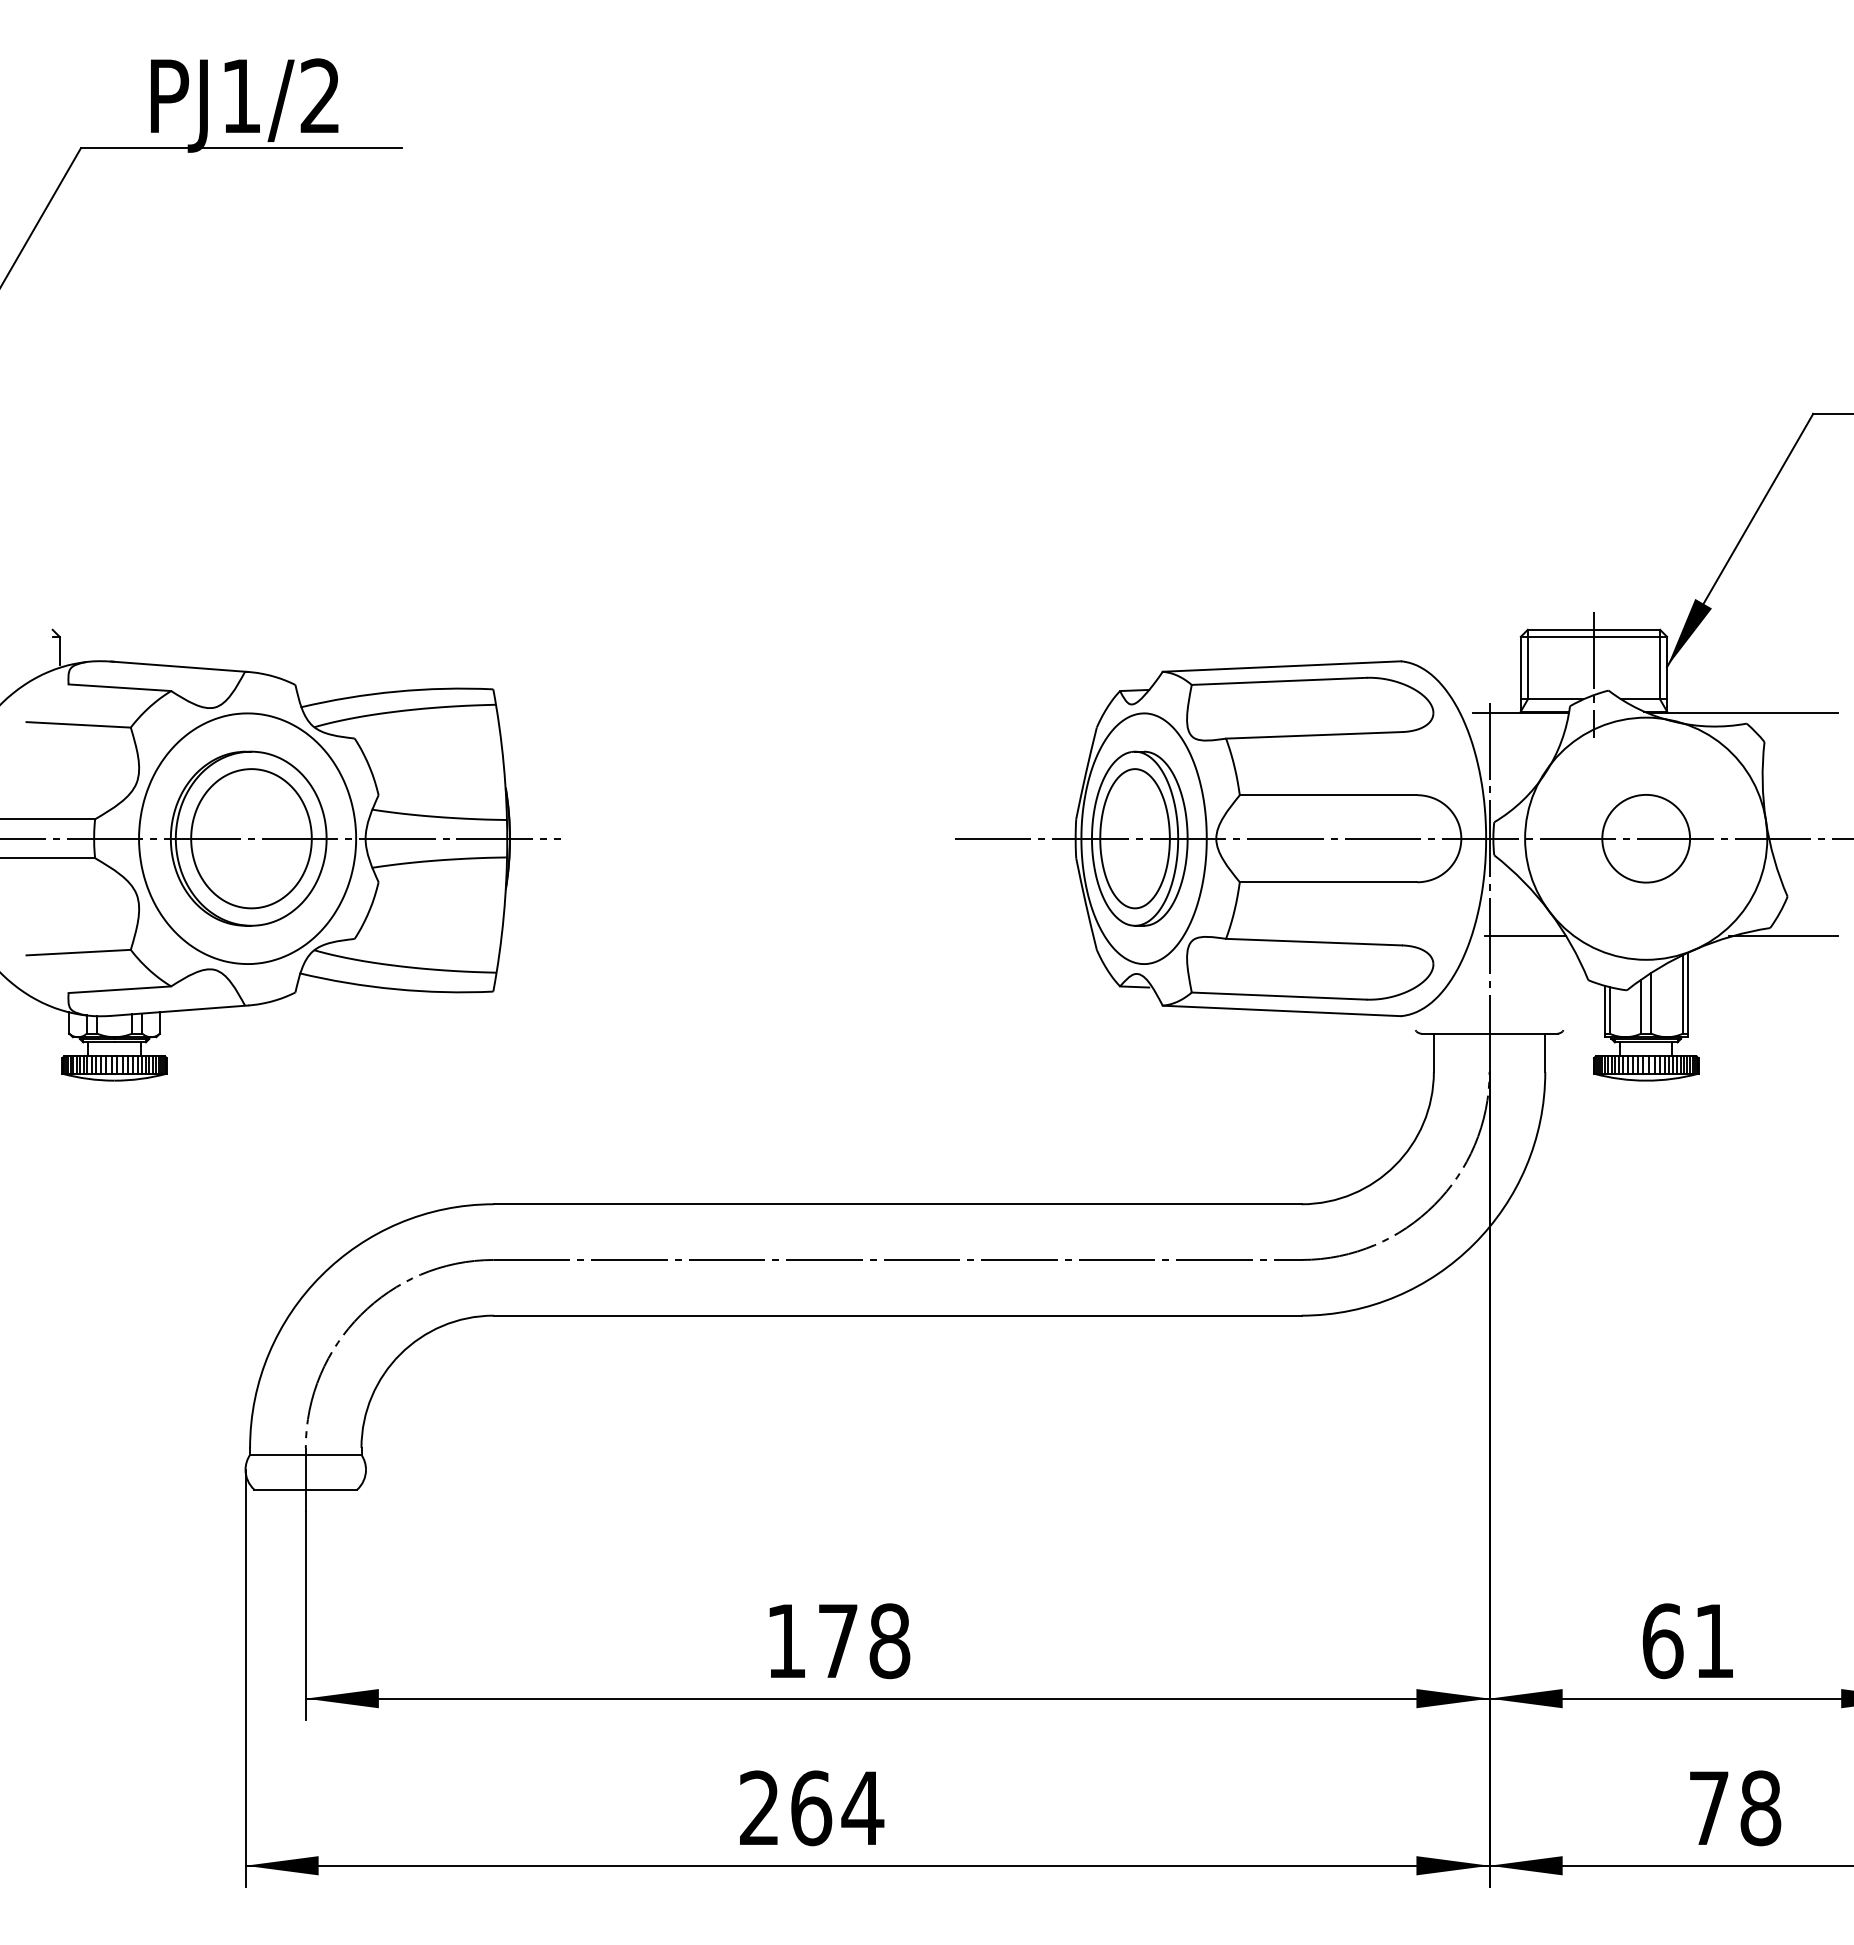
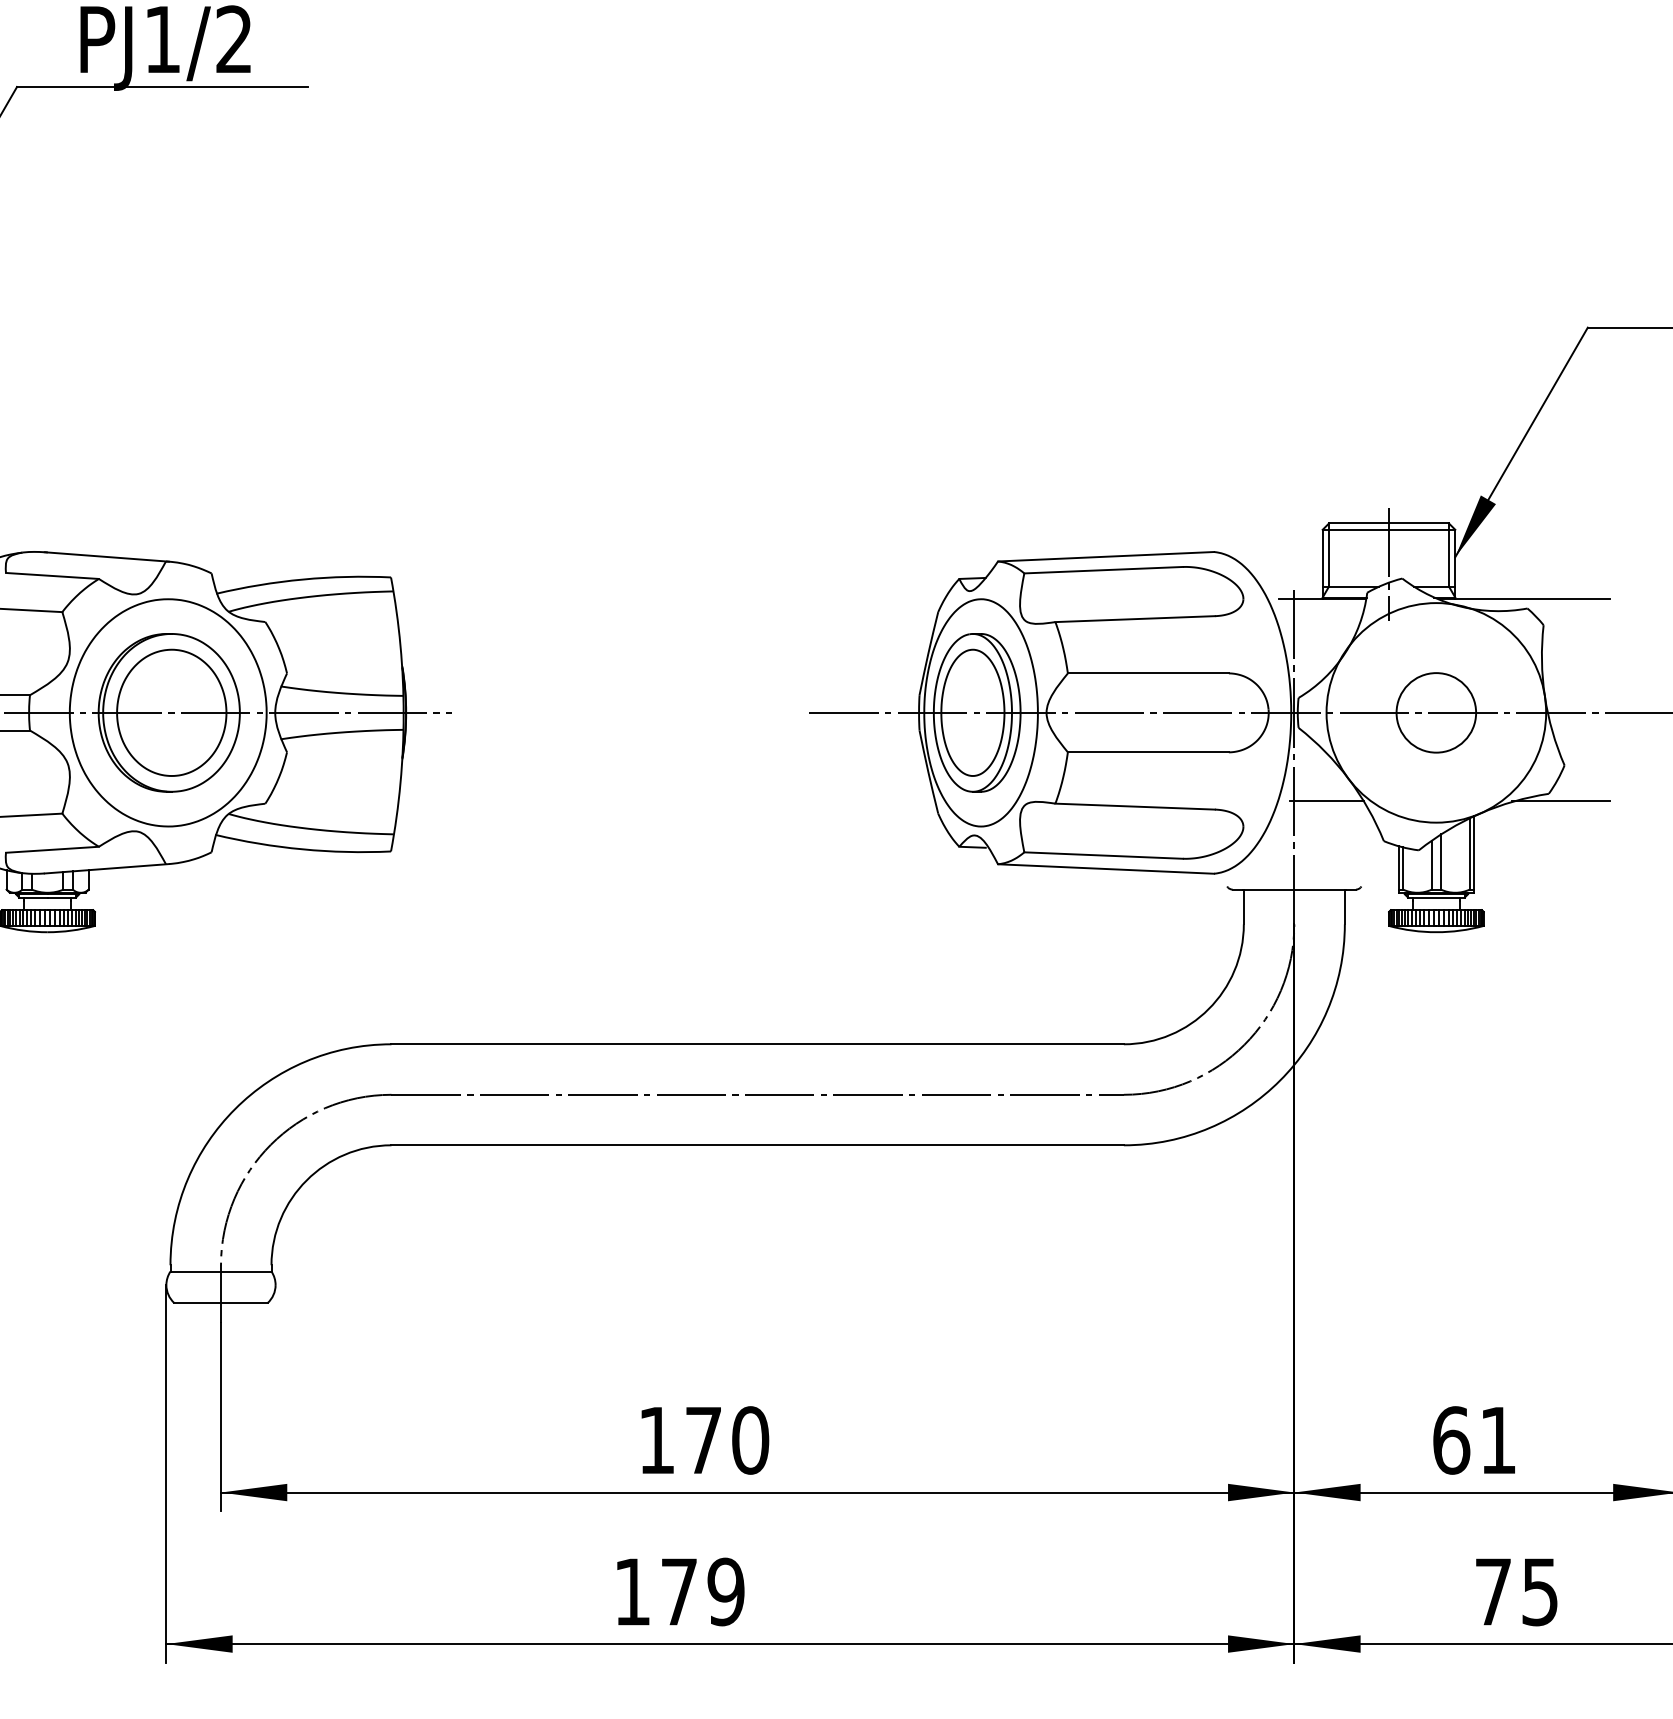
text: (889, 1640) -> (750, 1439), 178 -> 170
text: (812, 1808) -> (680, 1592), 264 -> 179
text: (1760, 1808) -> (1539, 1592), 78 -> 75

